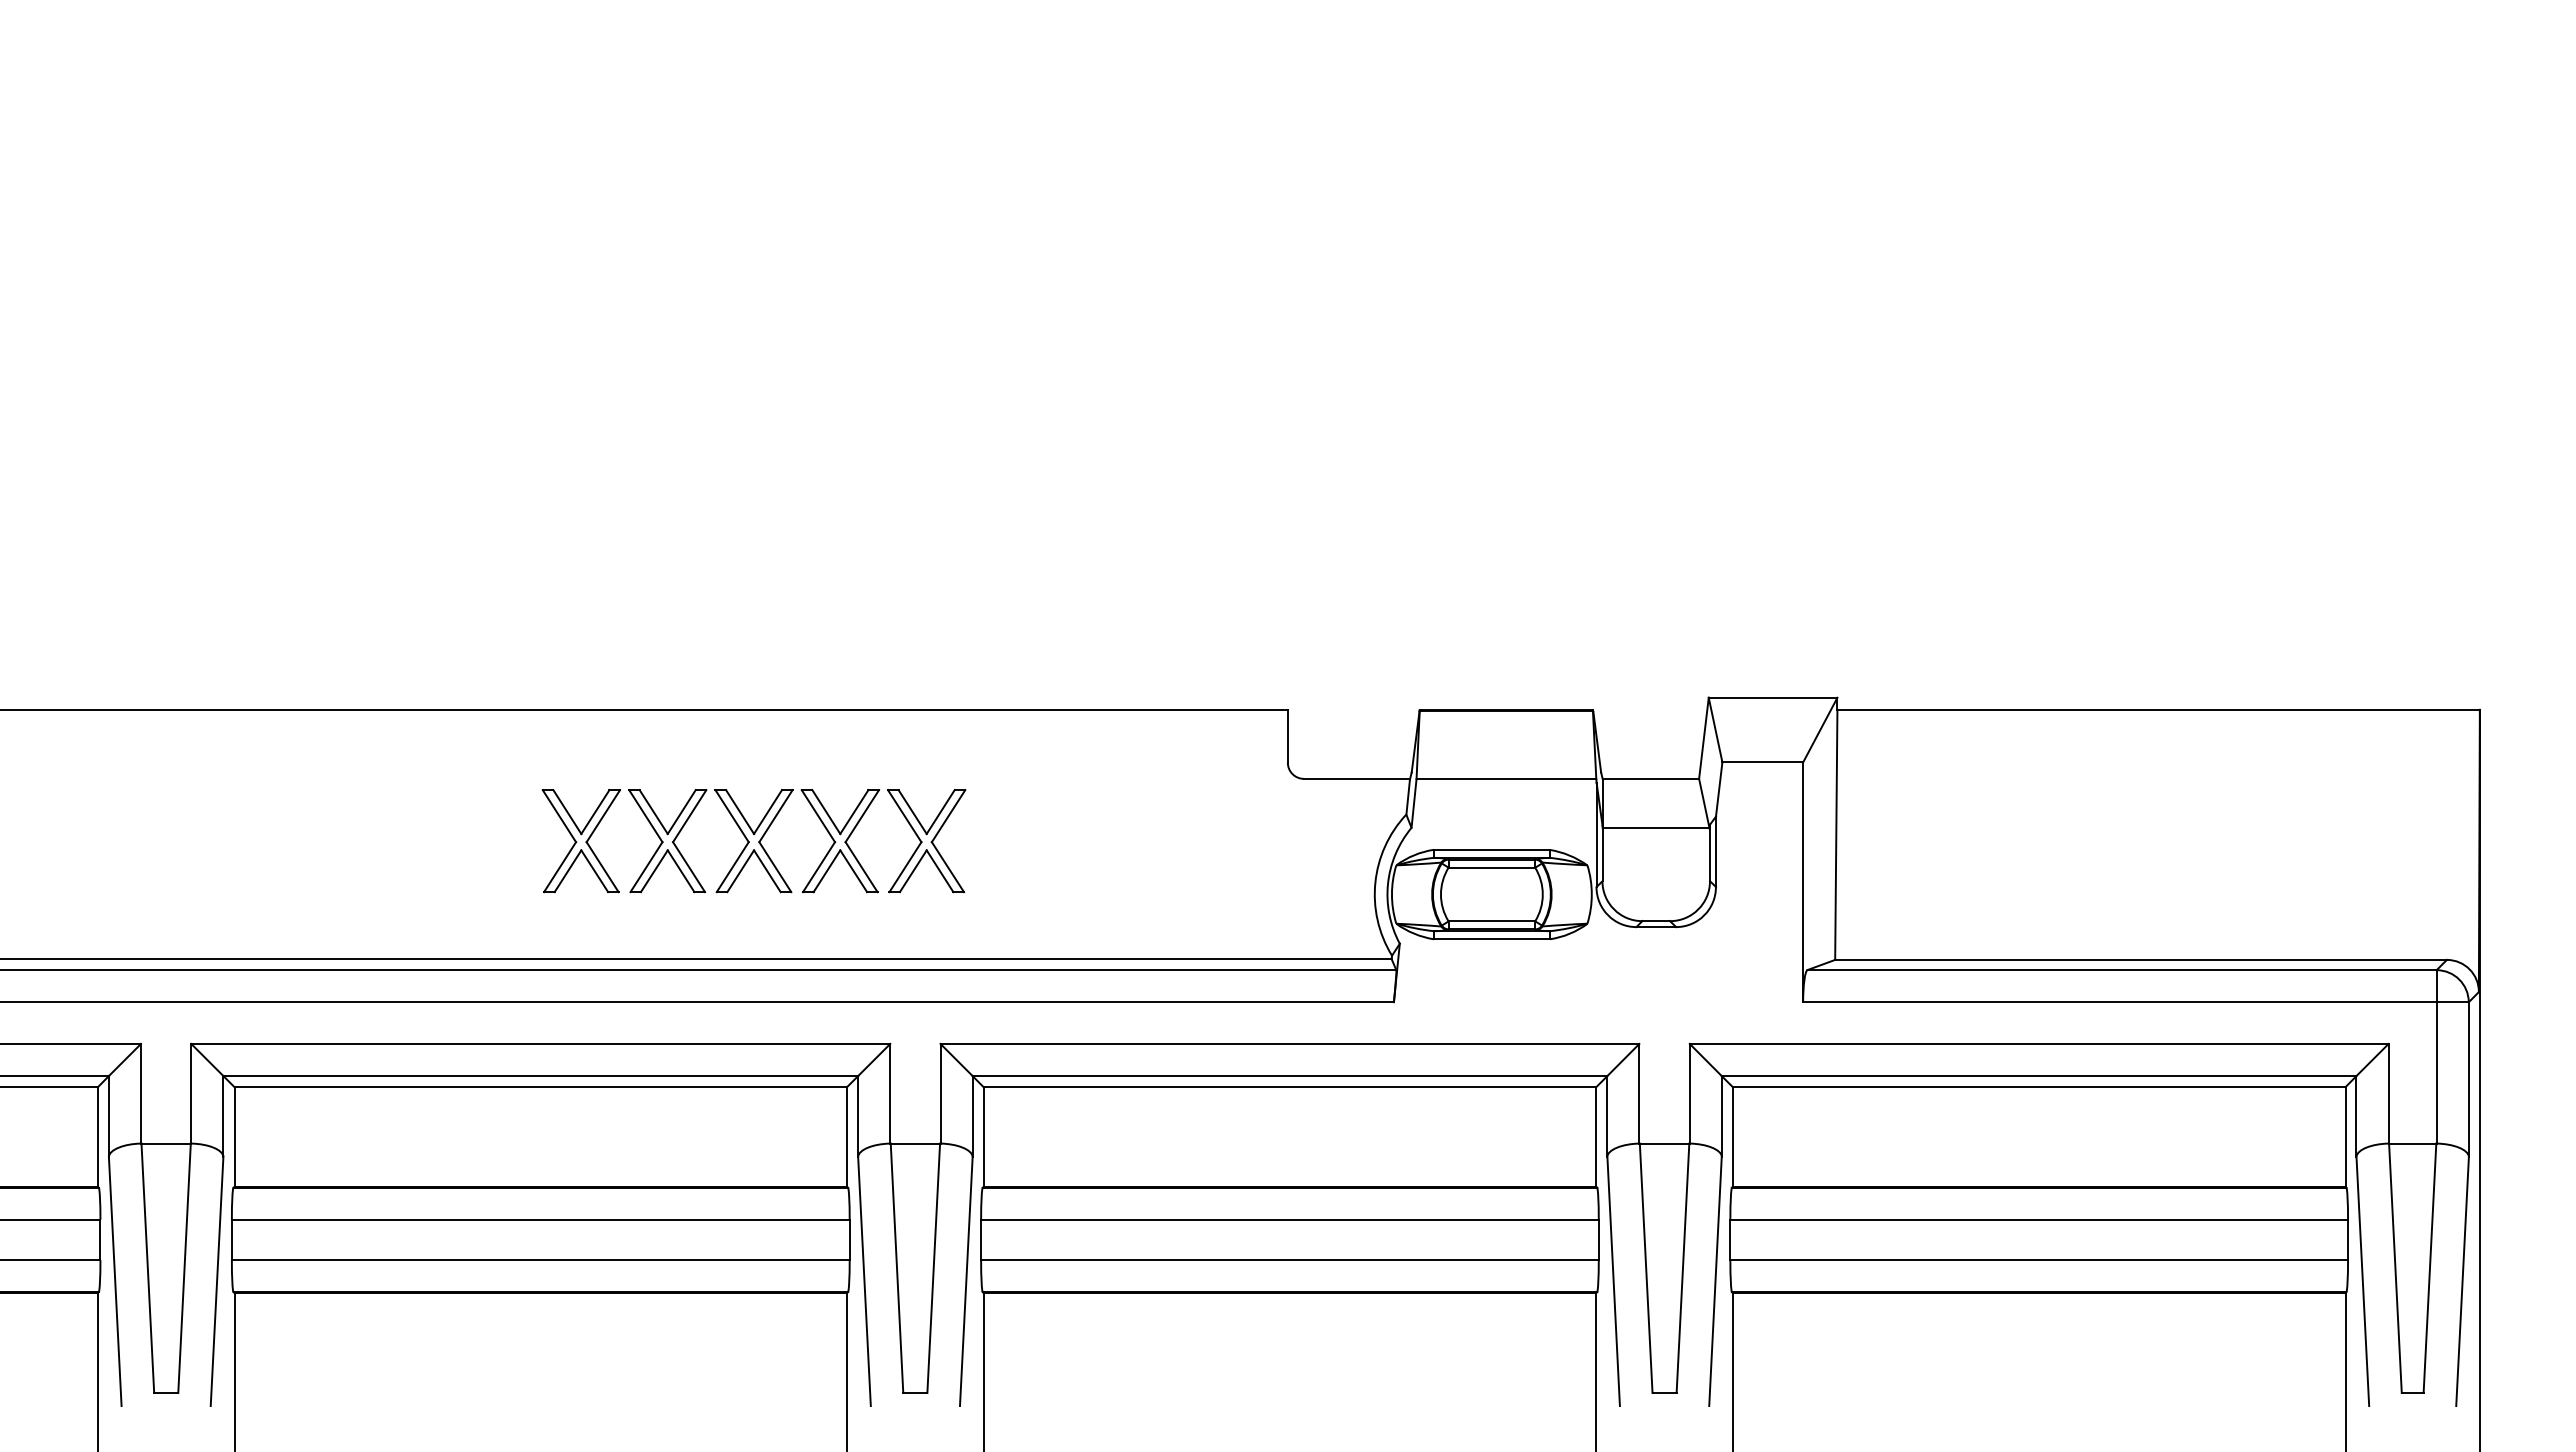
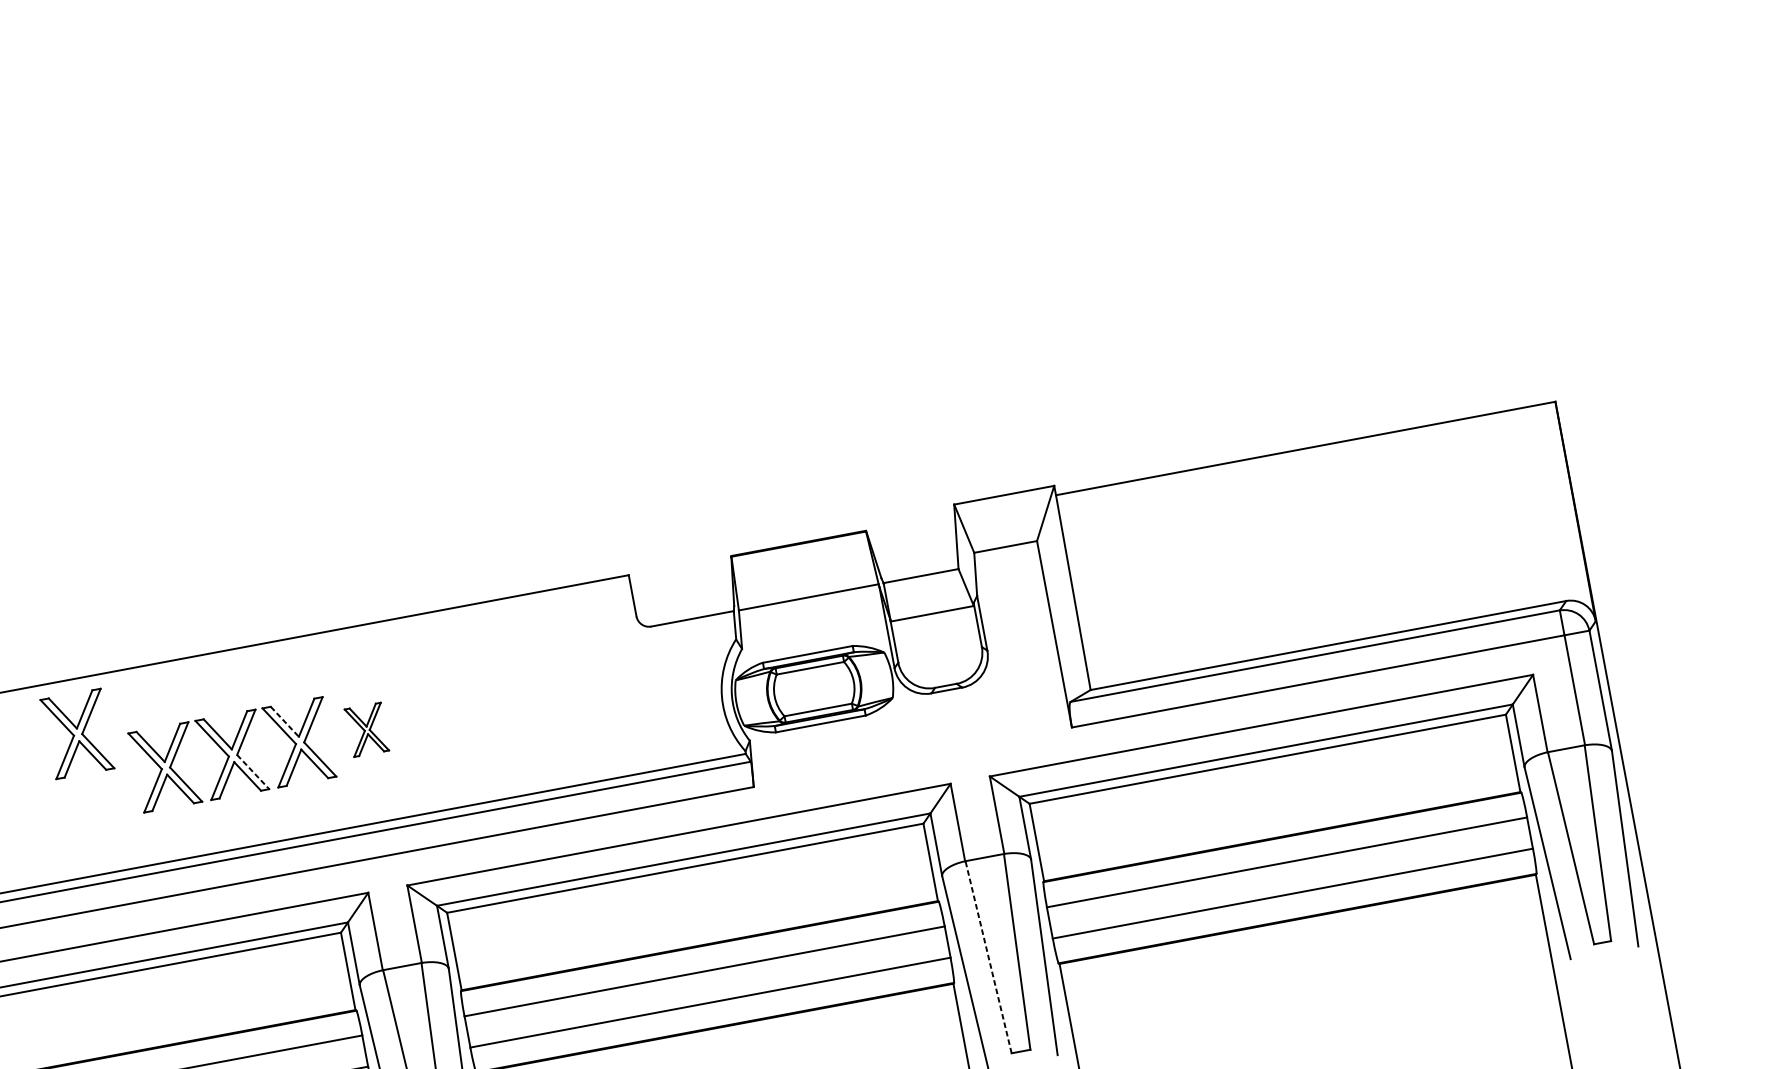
line: (826, 812) -> (285, 722), solid -> dashed
part: (580, 841) -> (77, 734), moved
part: (926, 841) -> (367, 730), size x0.6
line: (775, 867) -> (253, 772), solid -> dashed
line: (1646, 1268) -> (988, 957), solid -> dashed

